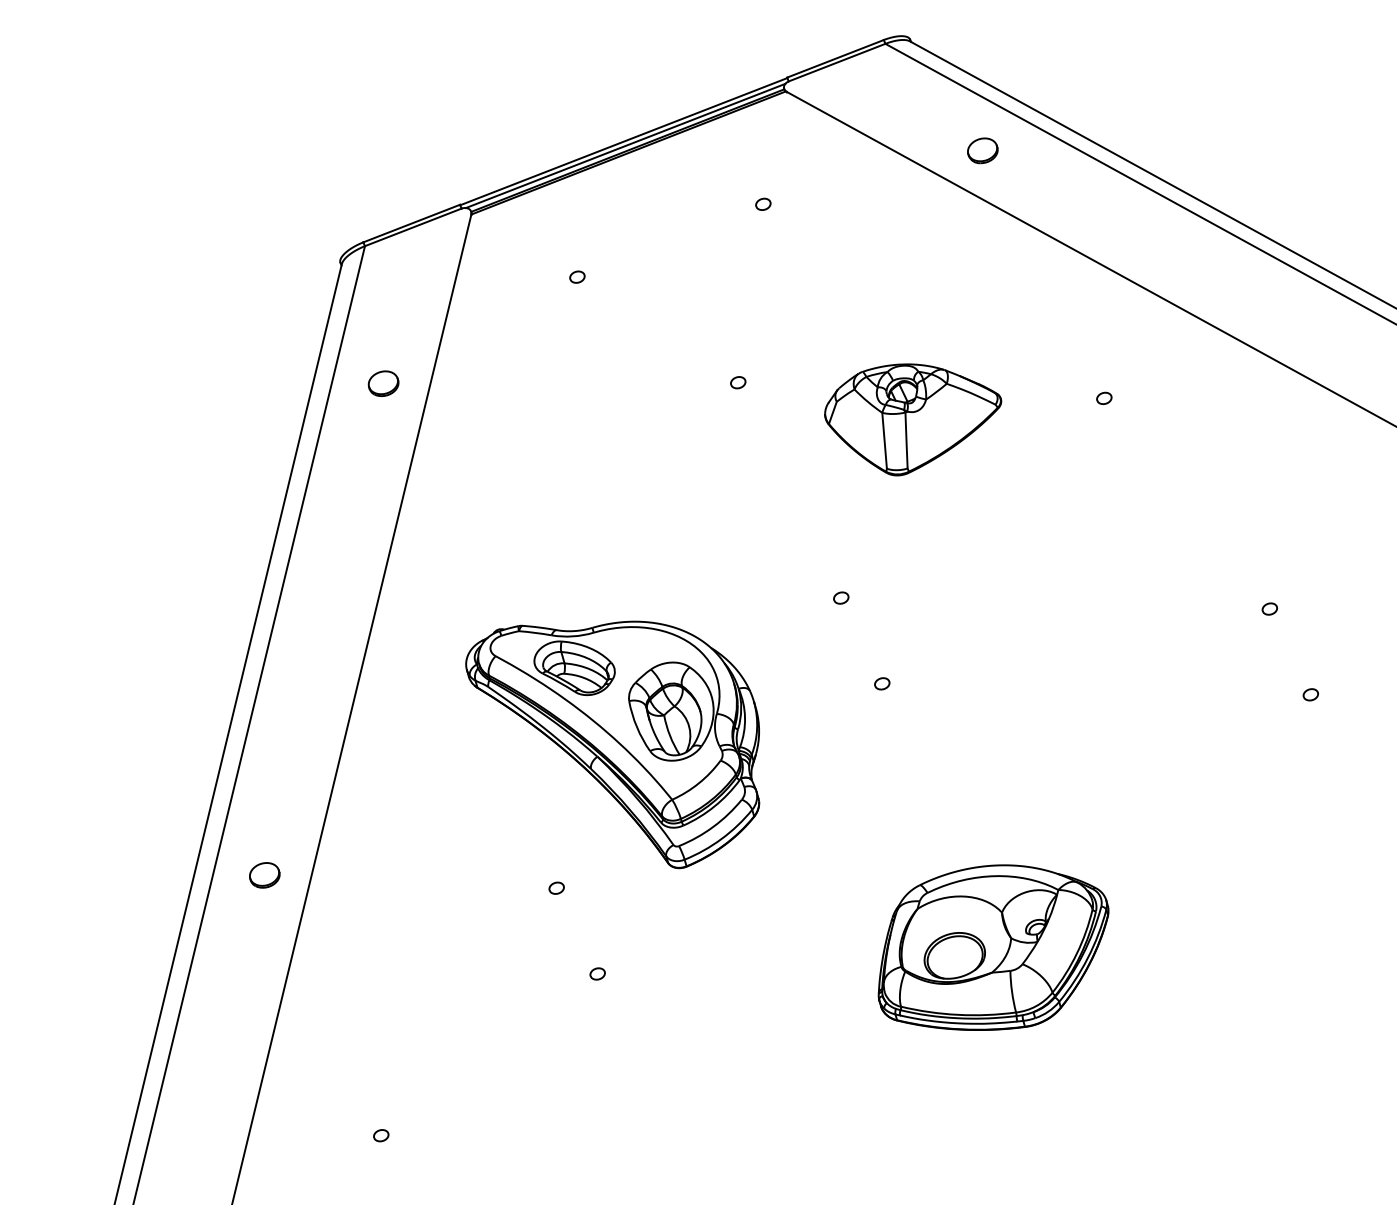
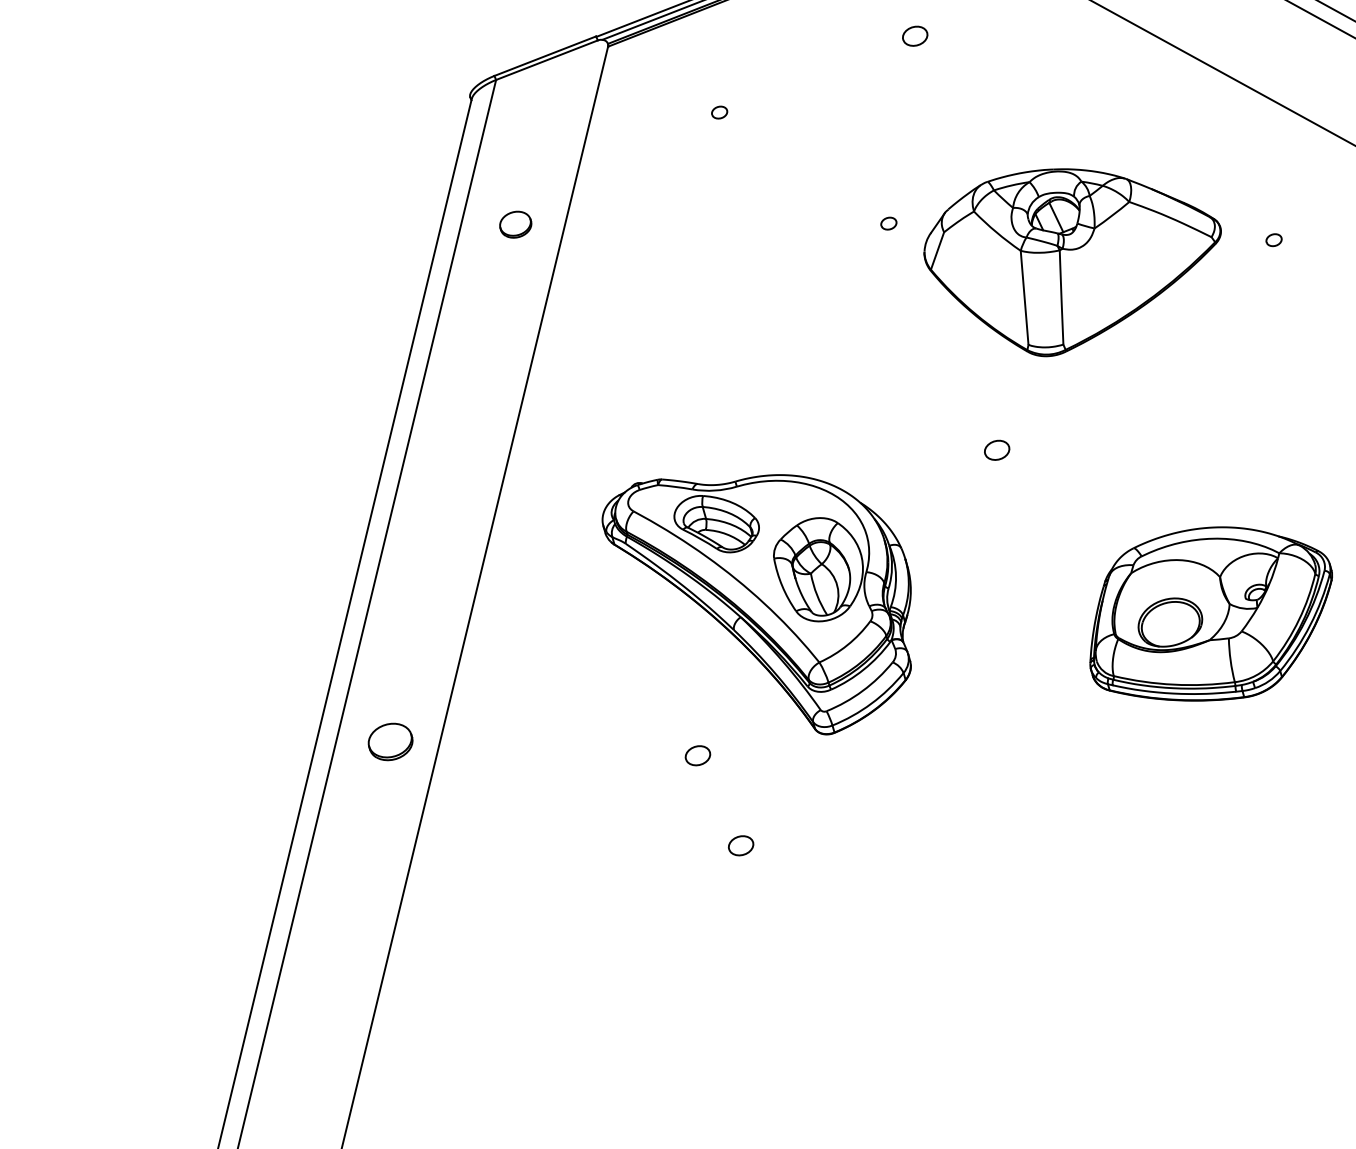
part: (763, 203) -> (915, 35), size x1.6
part: (913, 419) -> (1073, 262), size x1.6
part: (841, 597) -> (997, 449), size x1.6
part: (882, 683) -> (1040, 540), removed
part: (264, 875) -> (390, 742), size x1.4
part: (556, 887) -> (697, 754), size x1.6
part: (993, 947) -> (1211, 613), moved
part: (597, 973) -> (740, 845), size x1.6
part: (381, 1135) -> (513, 1015), removed

